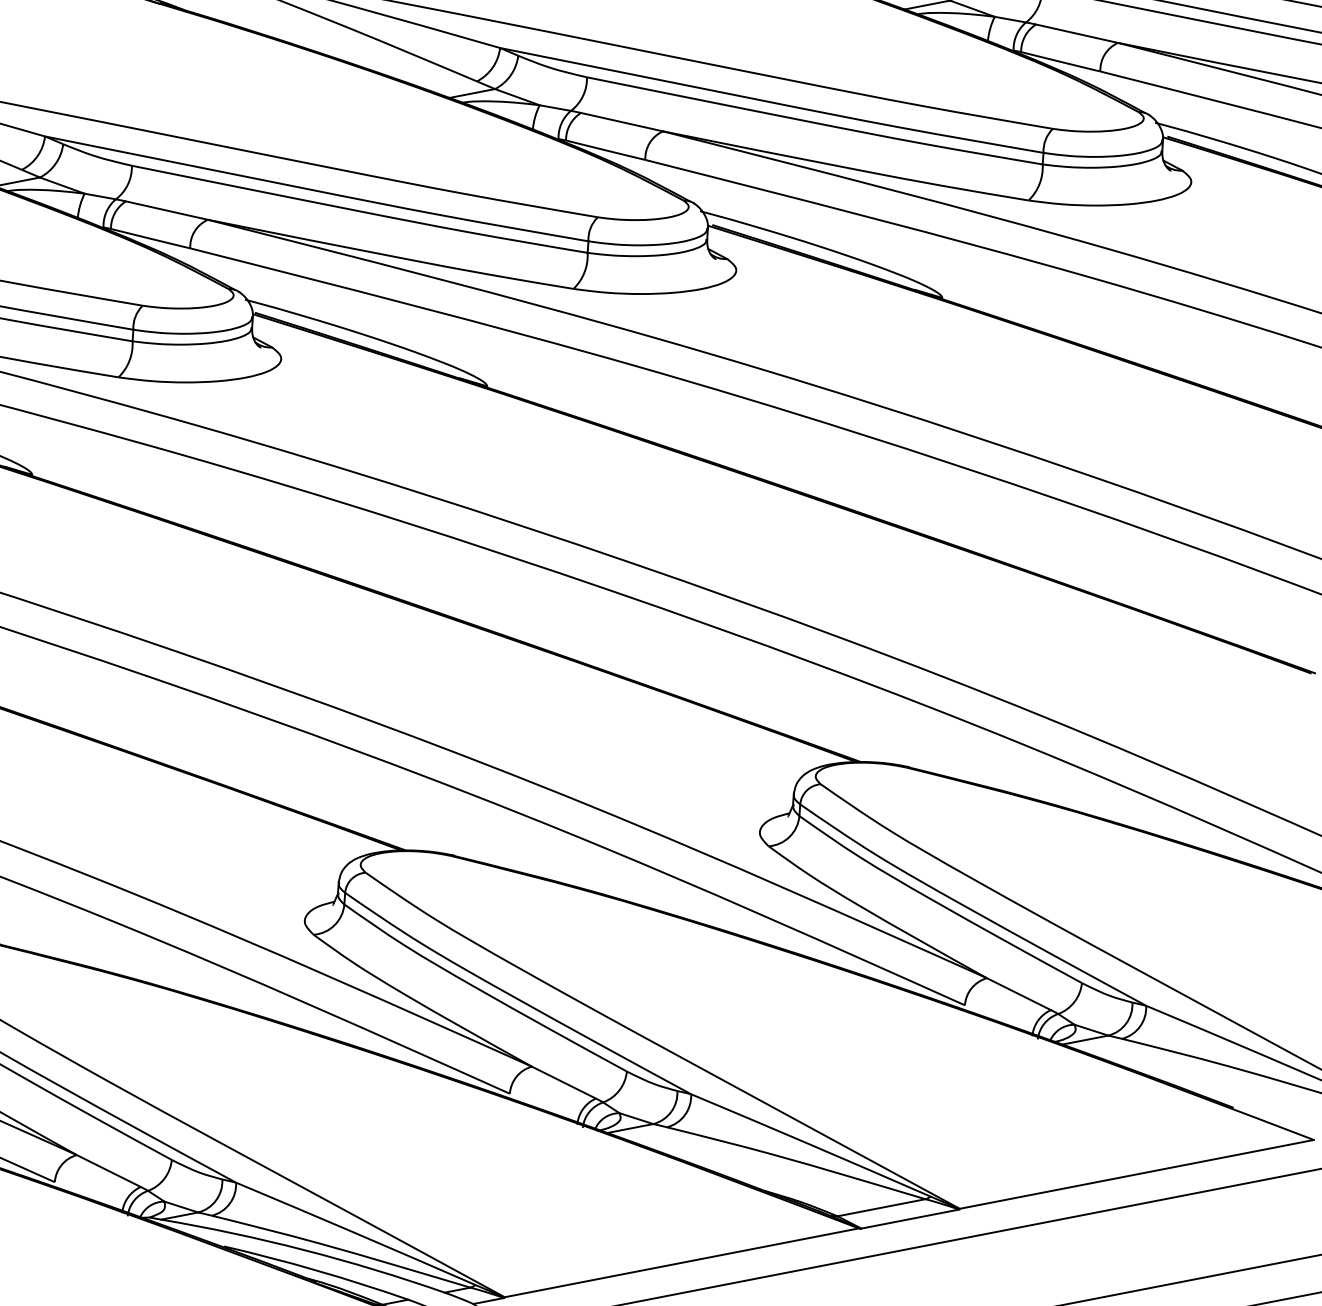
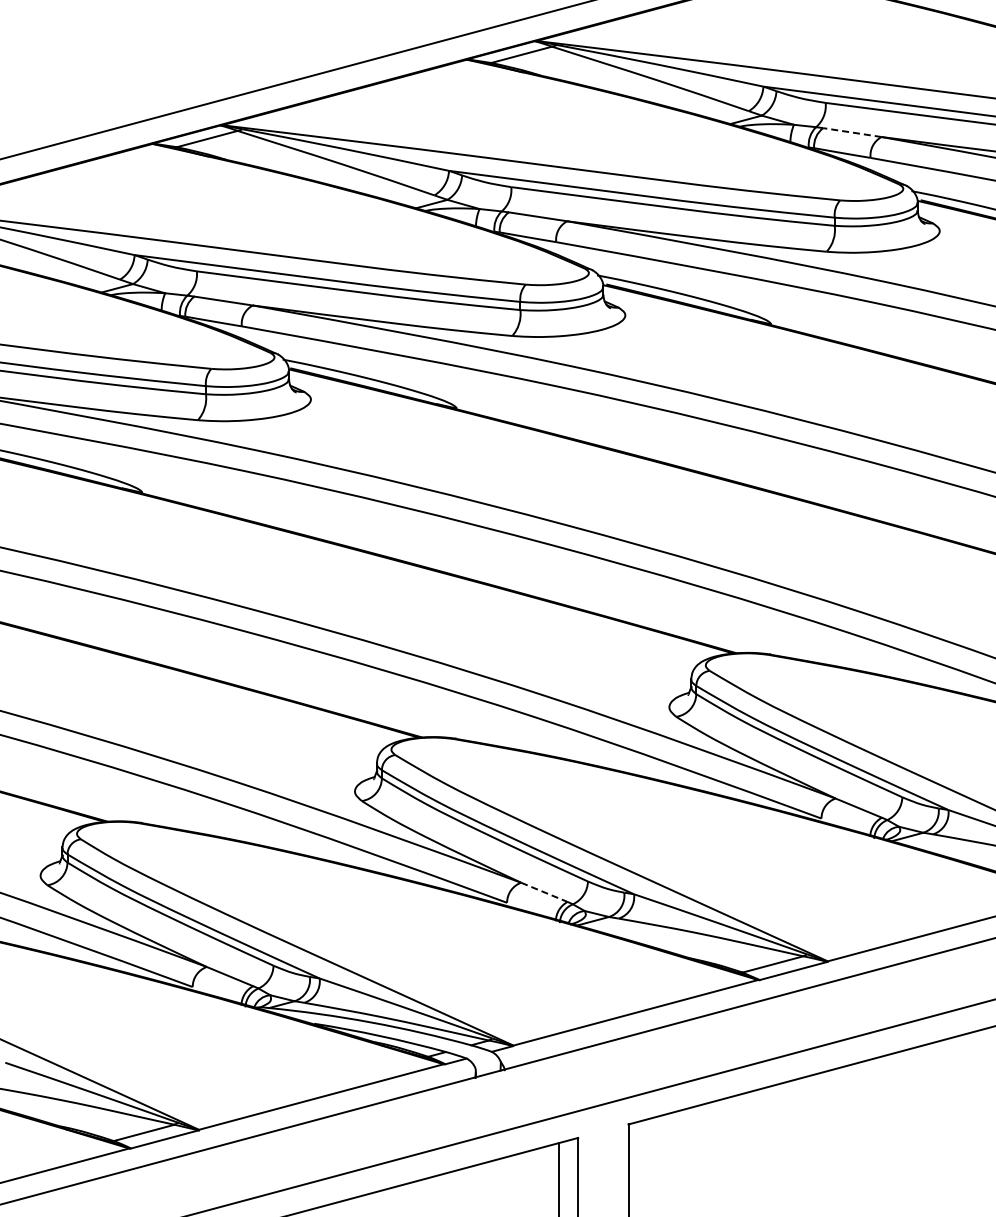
line: (1077, 33) -> (852, 132), solid -> dashed
line: (564, 1082) -> (544, 892), solid -> dashed

